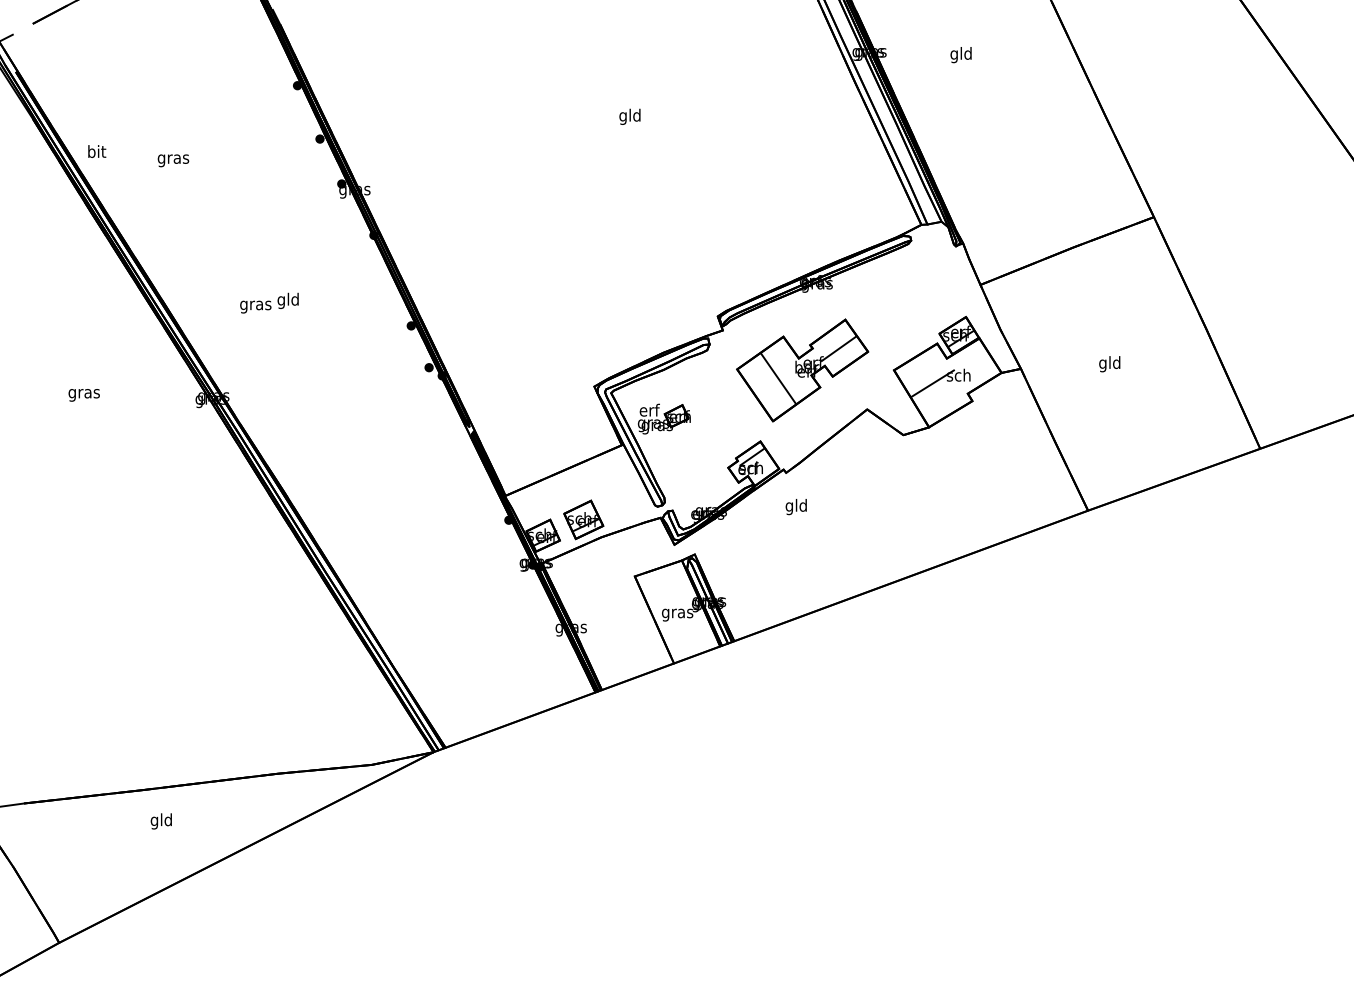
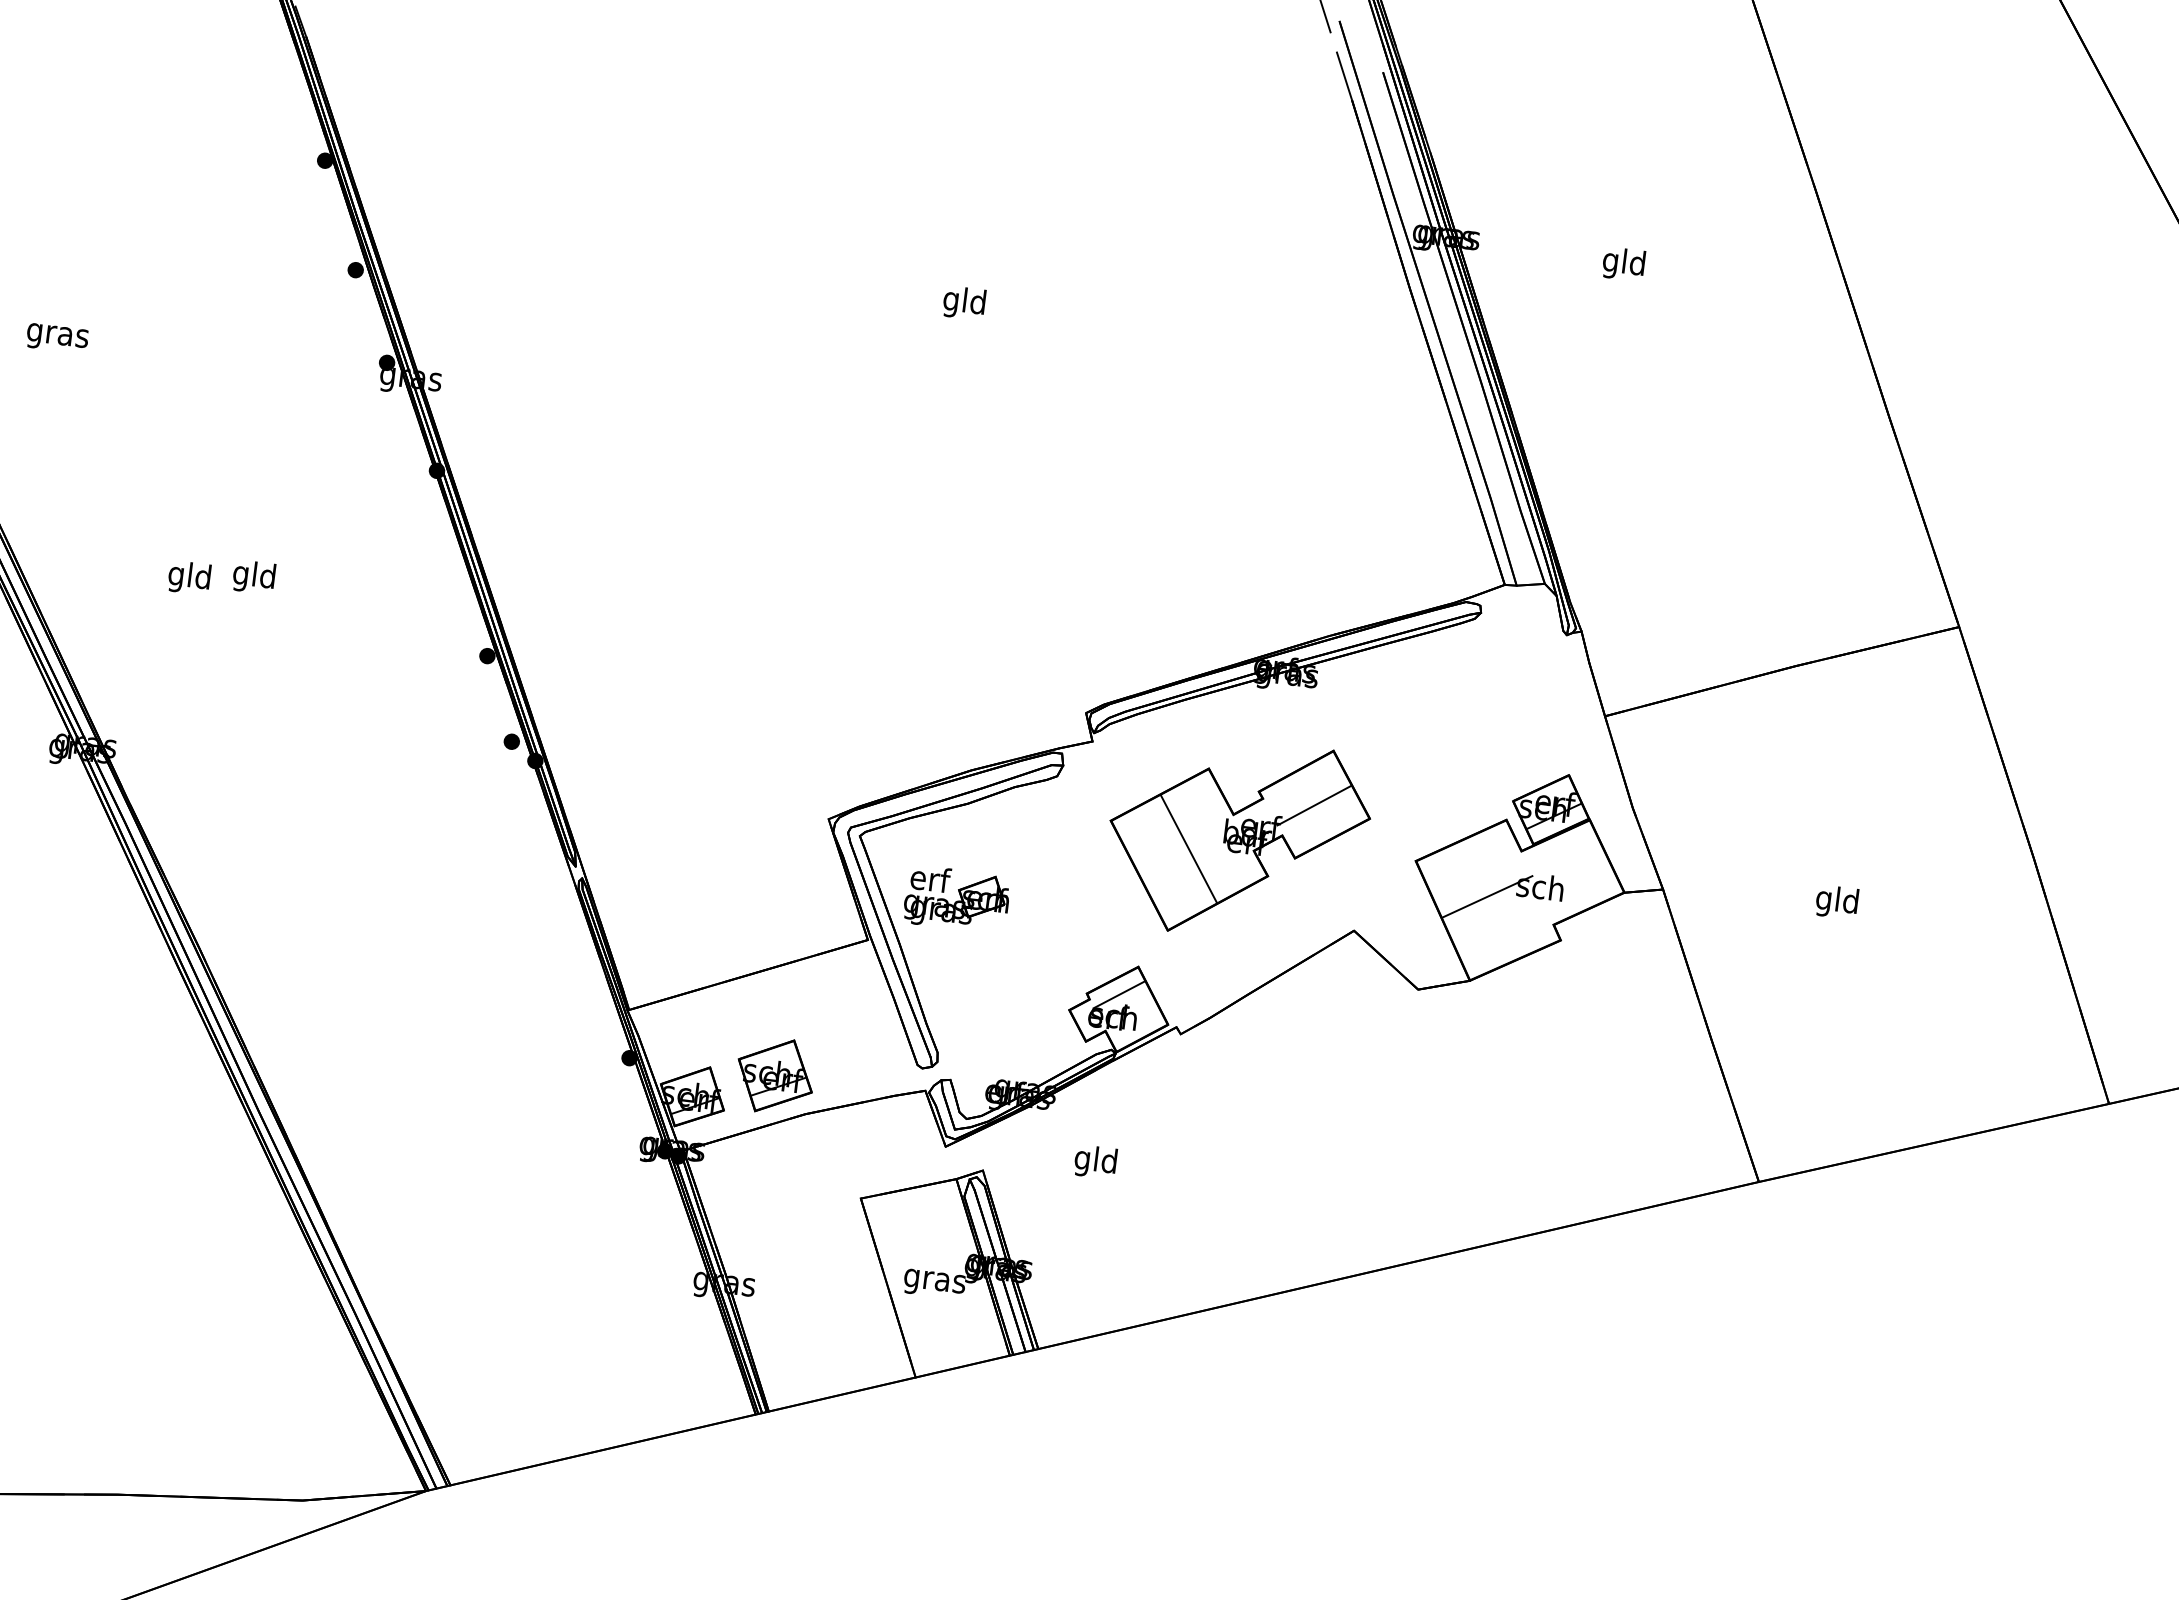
text: (173, 160) -> (57, 338), moved
text: (255, 305) -> (189, 578), gras -> gld
text: (795, 507) -> (1093, 1162), moved

